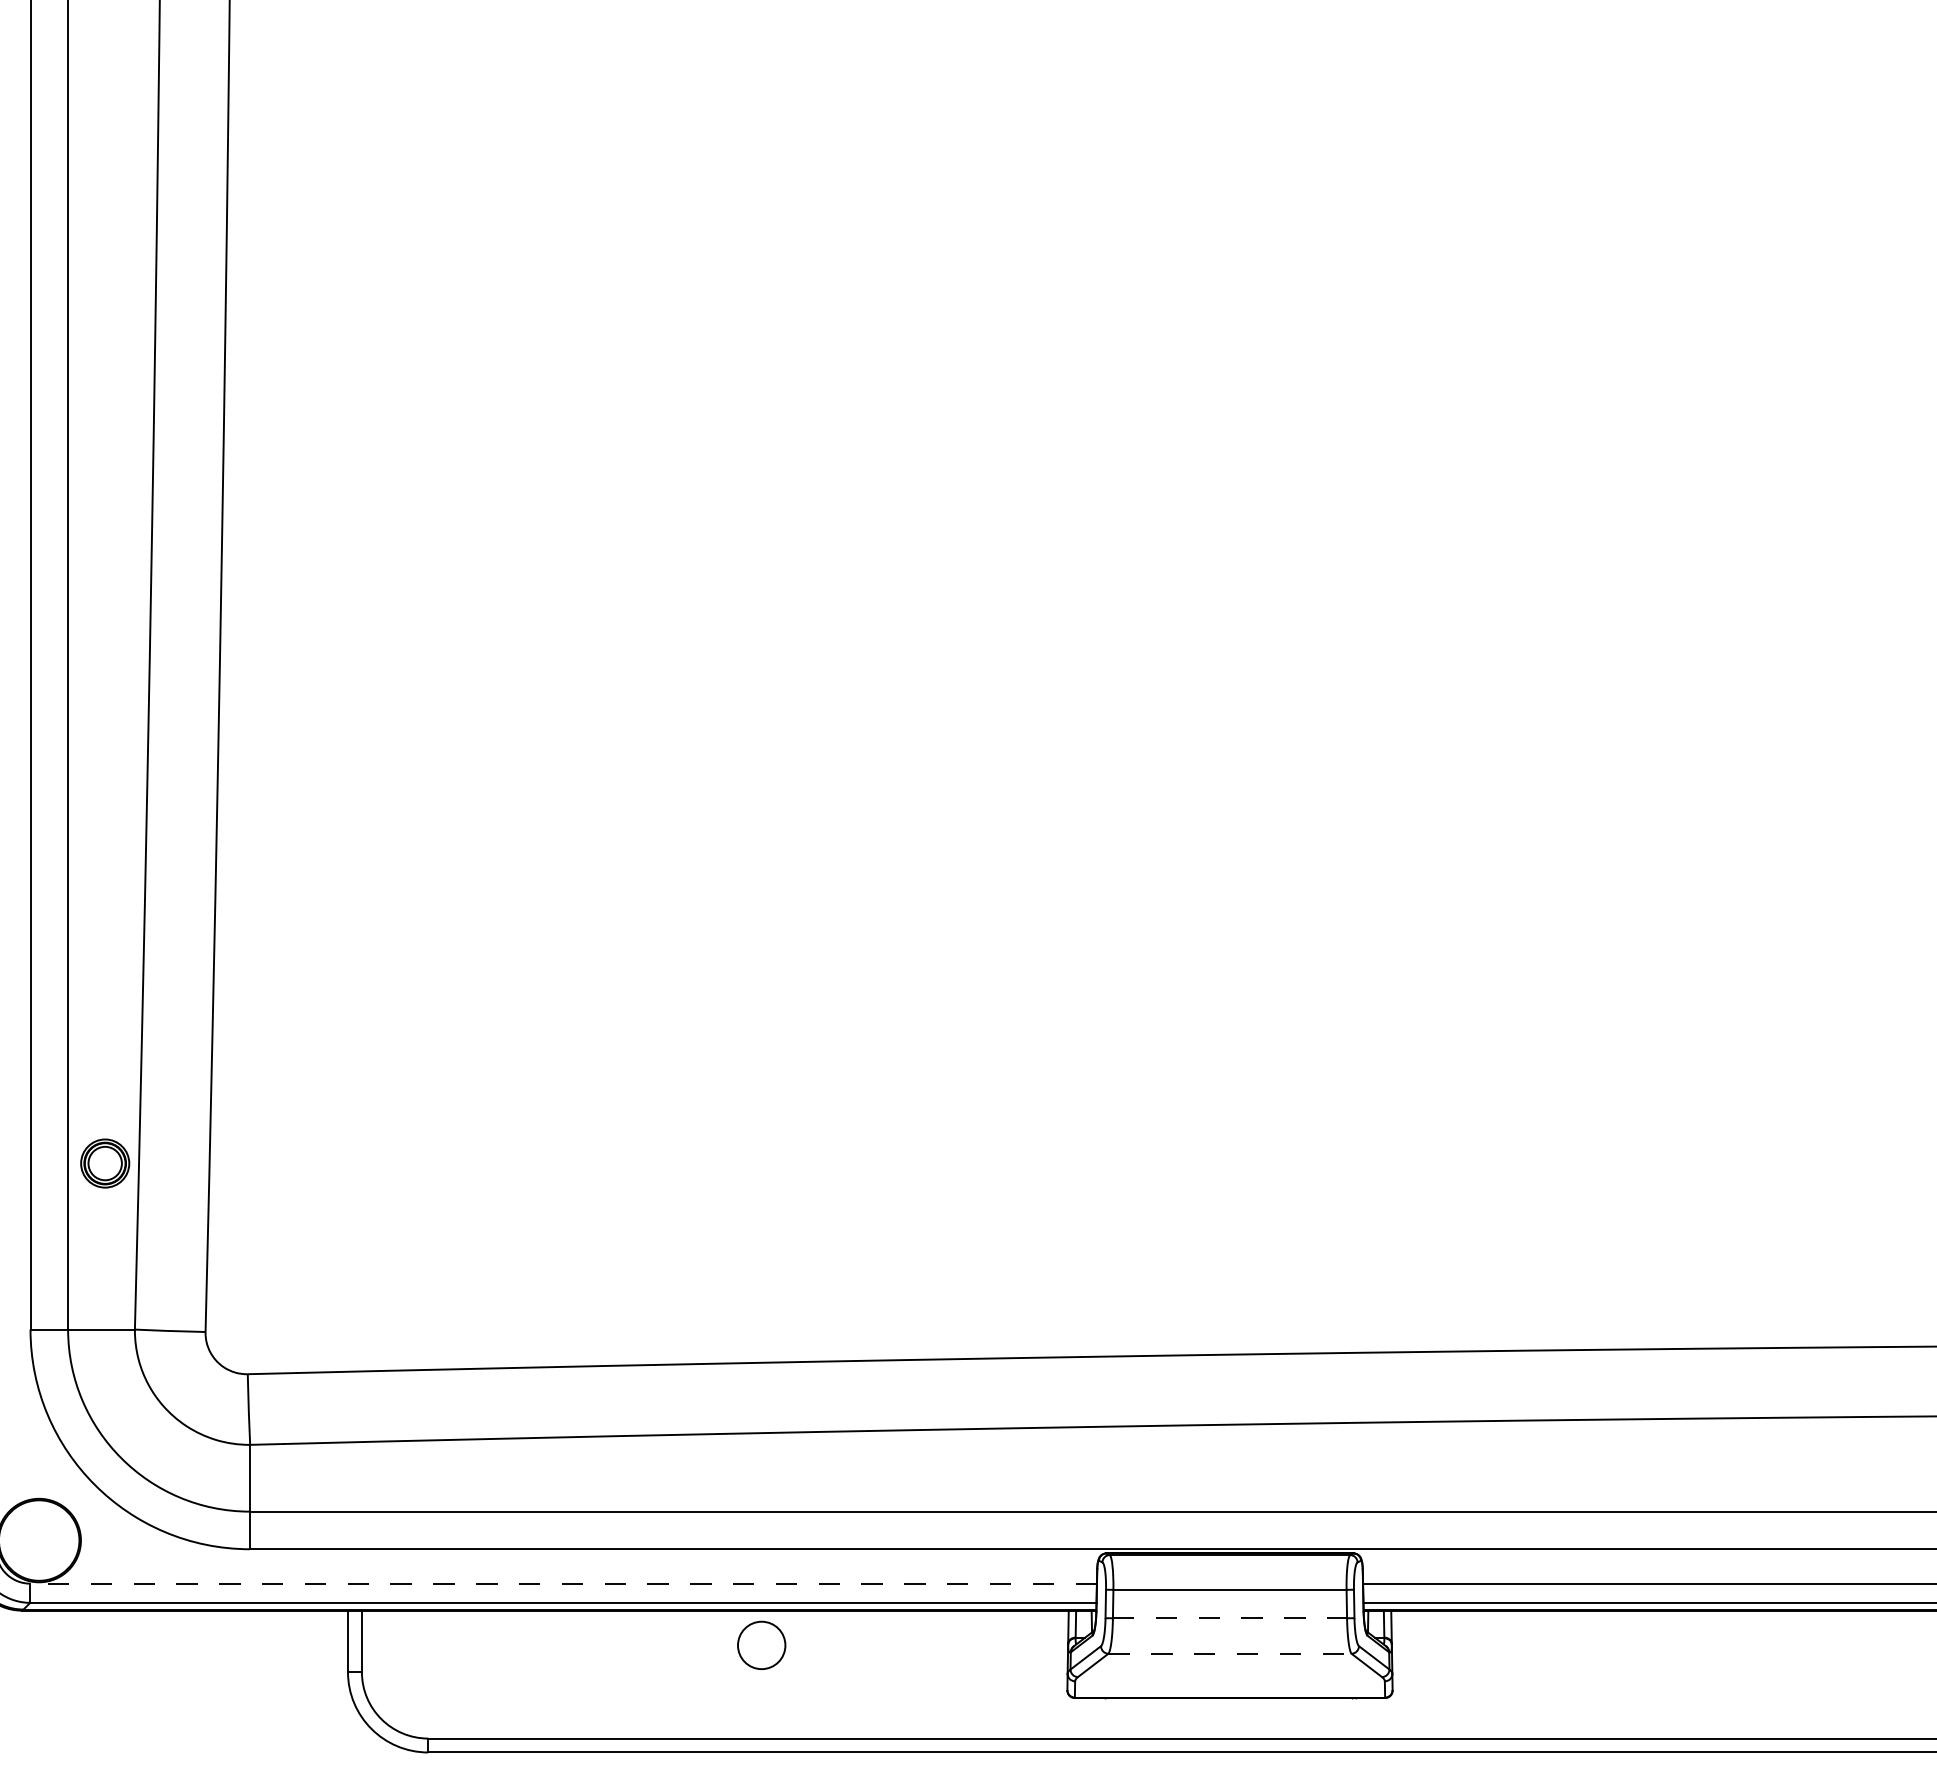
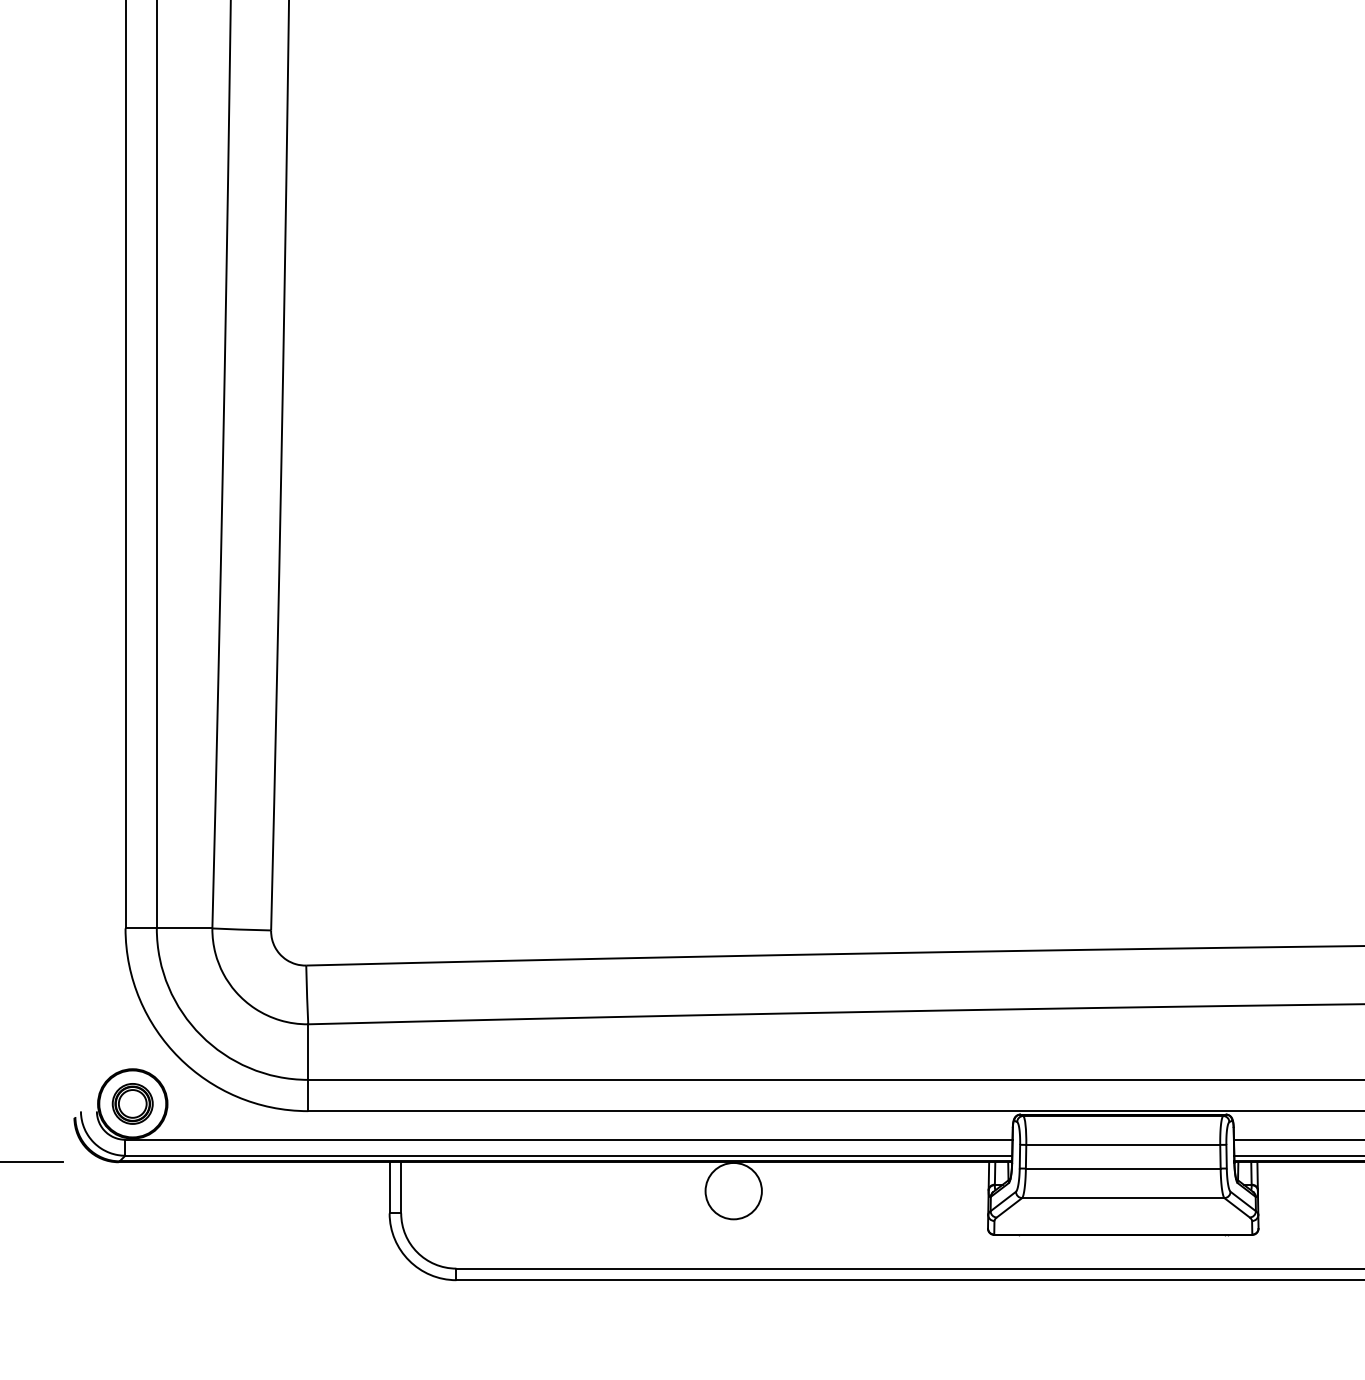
part: (105, 1163) -> (133, 1103), moved
line: (563, 1583) -> (568, 1139), dashed -> solid
line: (1230, 1618) -> (1123, 1168), dashed -> solid
circle: (761, 1645) -> (733, 1191), size x1.43
line: (1230, 1653) -> (1123, 1197), dashed -> solid

